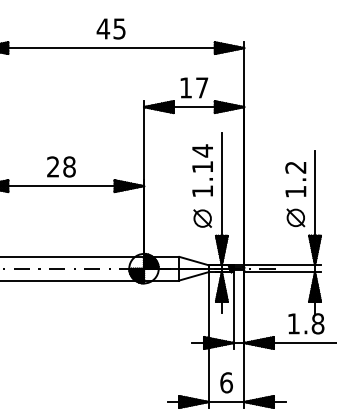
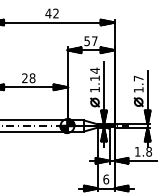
text: (118, 28) -> (55, 13), 45 -> 42
text: (184, 88) -> (86, 41), 17 -> 57
text: (295, 167) -> (138, 78), 1.2 -> 1.7

